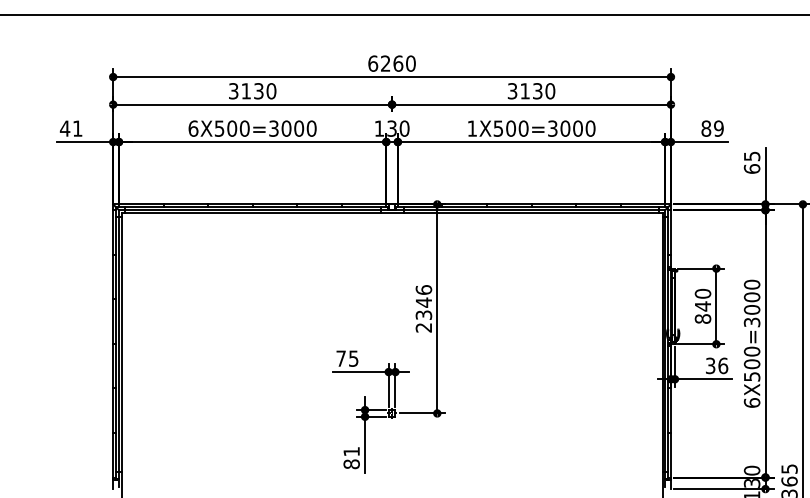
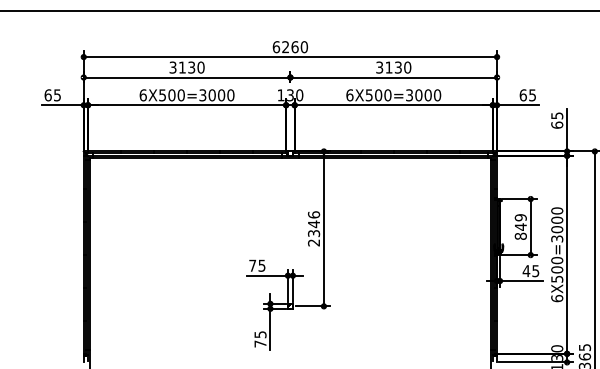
text: (70, 128) -> (52, 95), 41 -> 65
text: (471, 128) -> (349, 95), 1X500=3000 -> 6X500=3000
text: (712, 128) -> (527, 95), 89 -> 65
text: (702, 293) -> (520, 217), 840 -> 849
text: (716, 366) -> (530, 271), 36 -> 45
text: (351, 458) -> (260, 339), 81 -> 75

